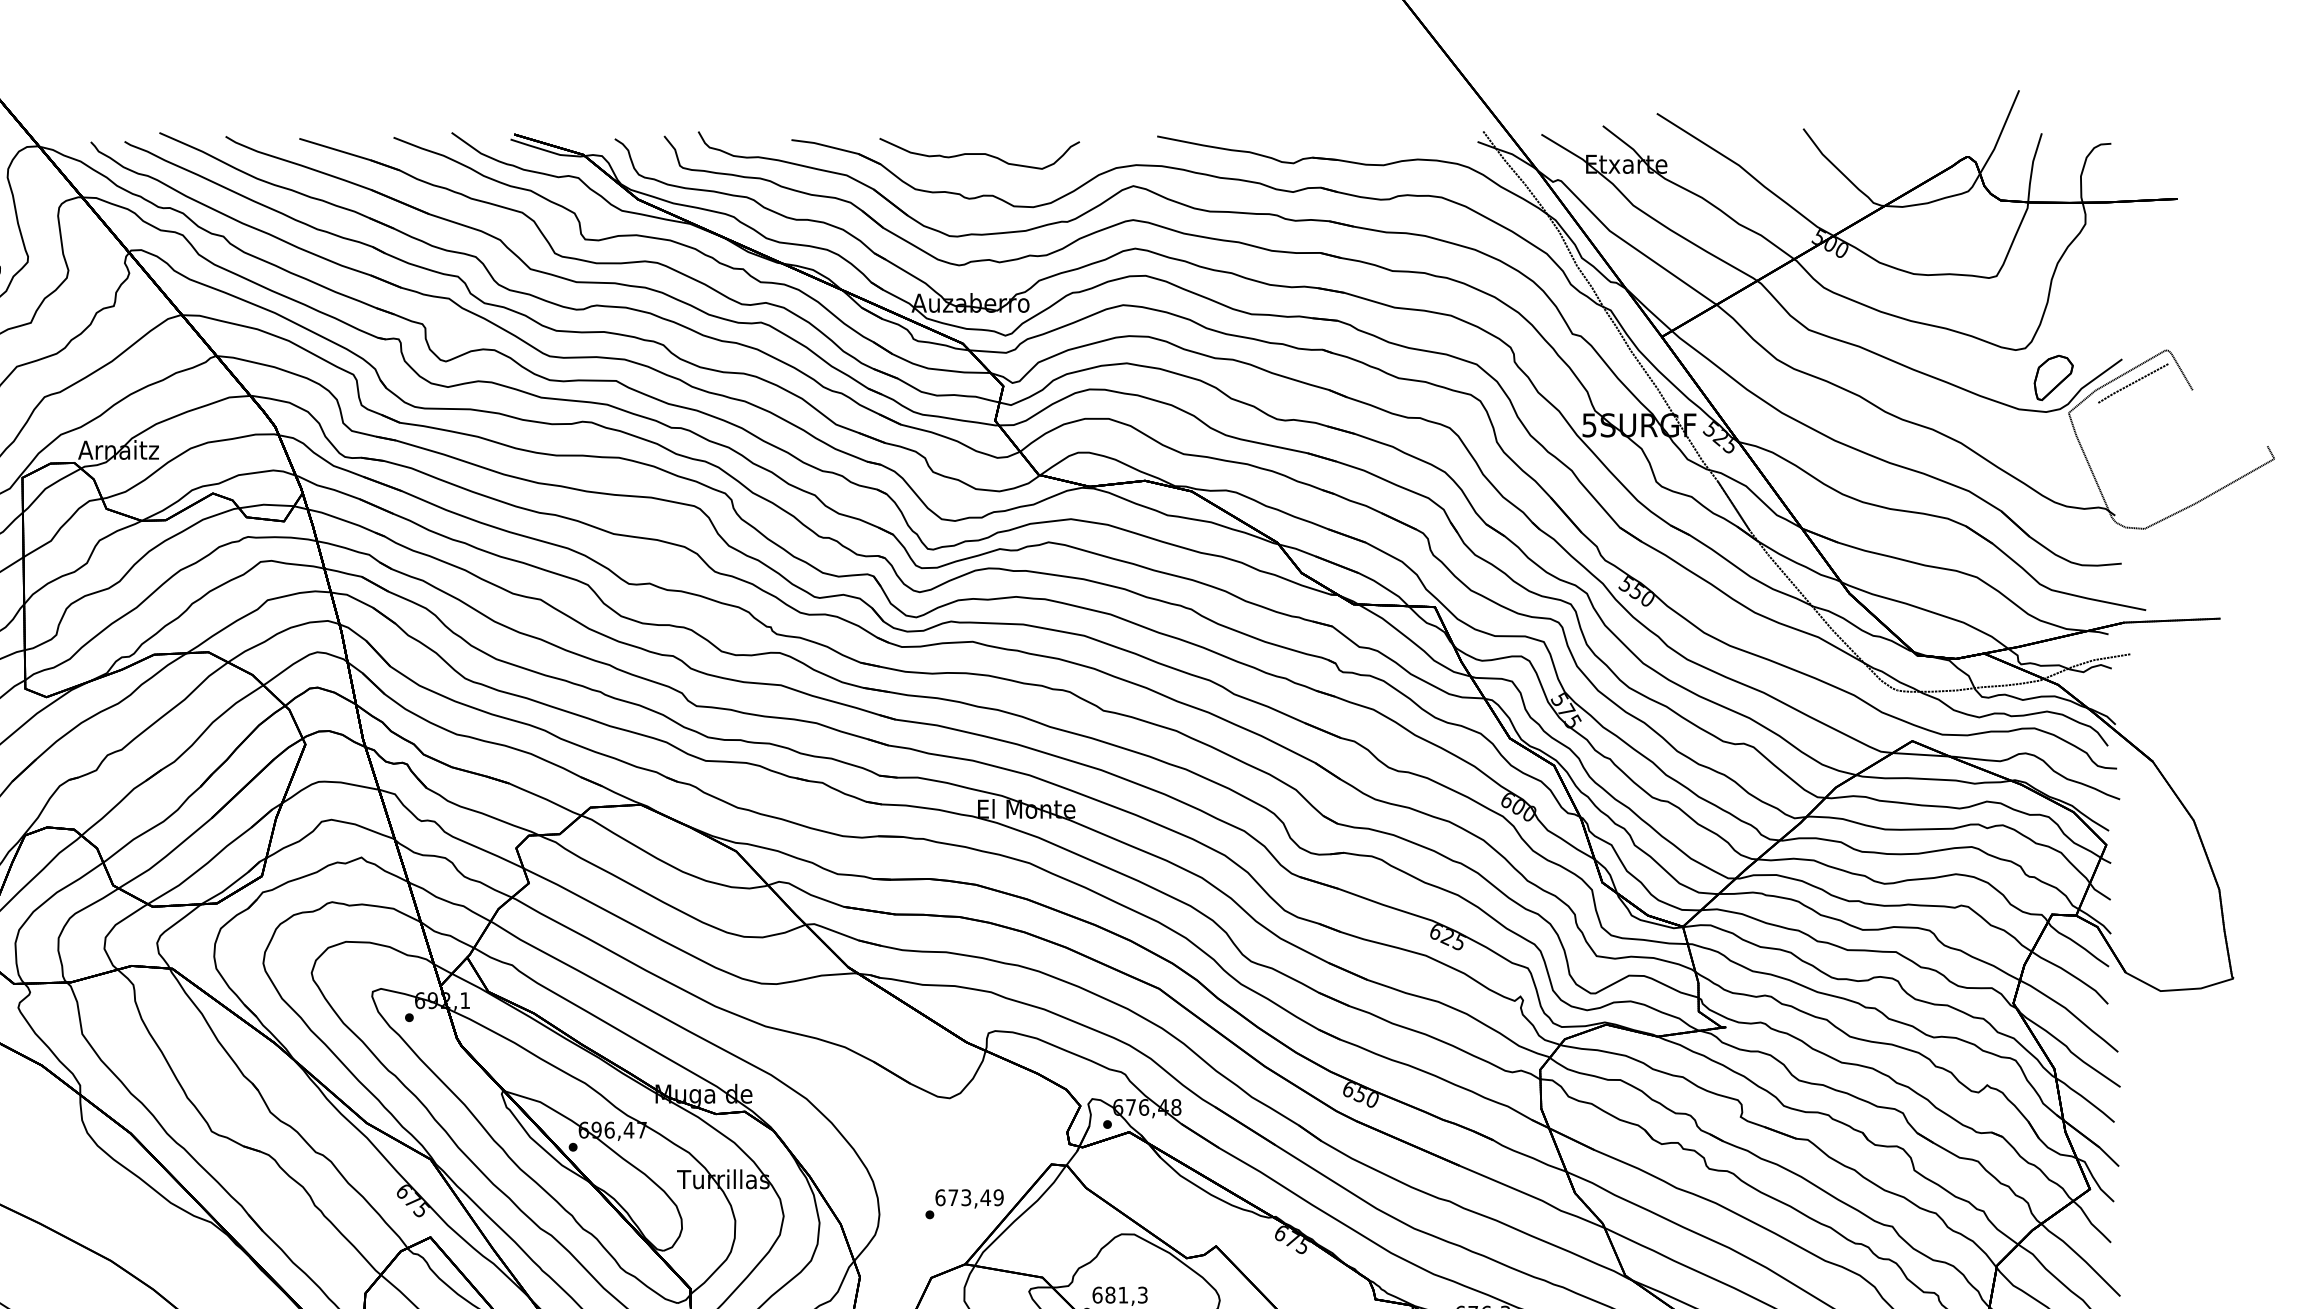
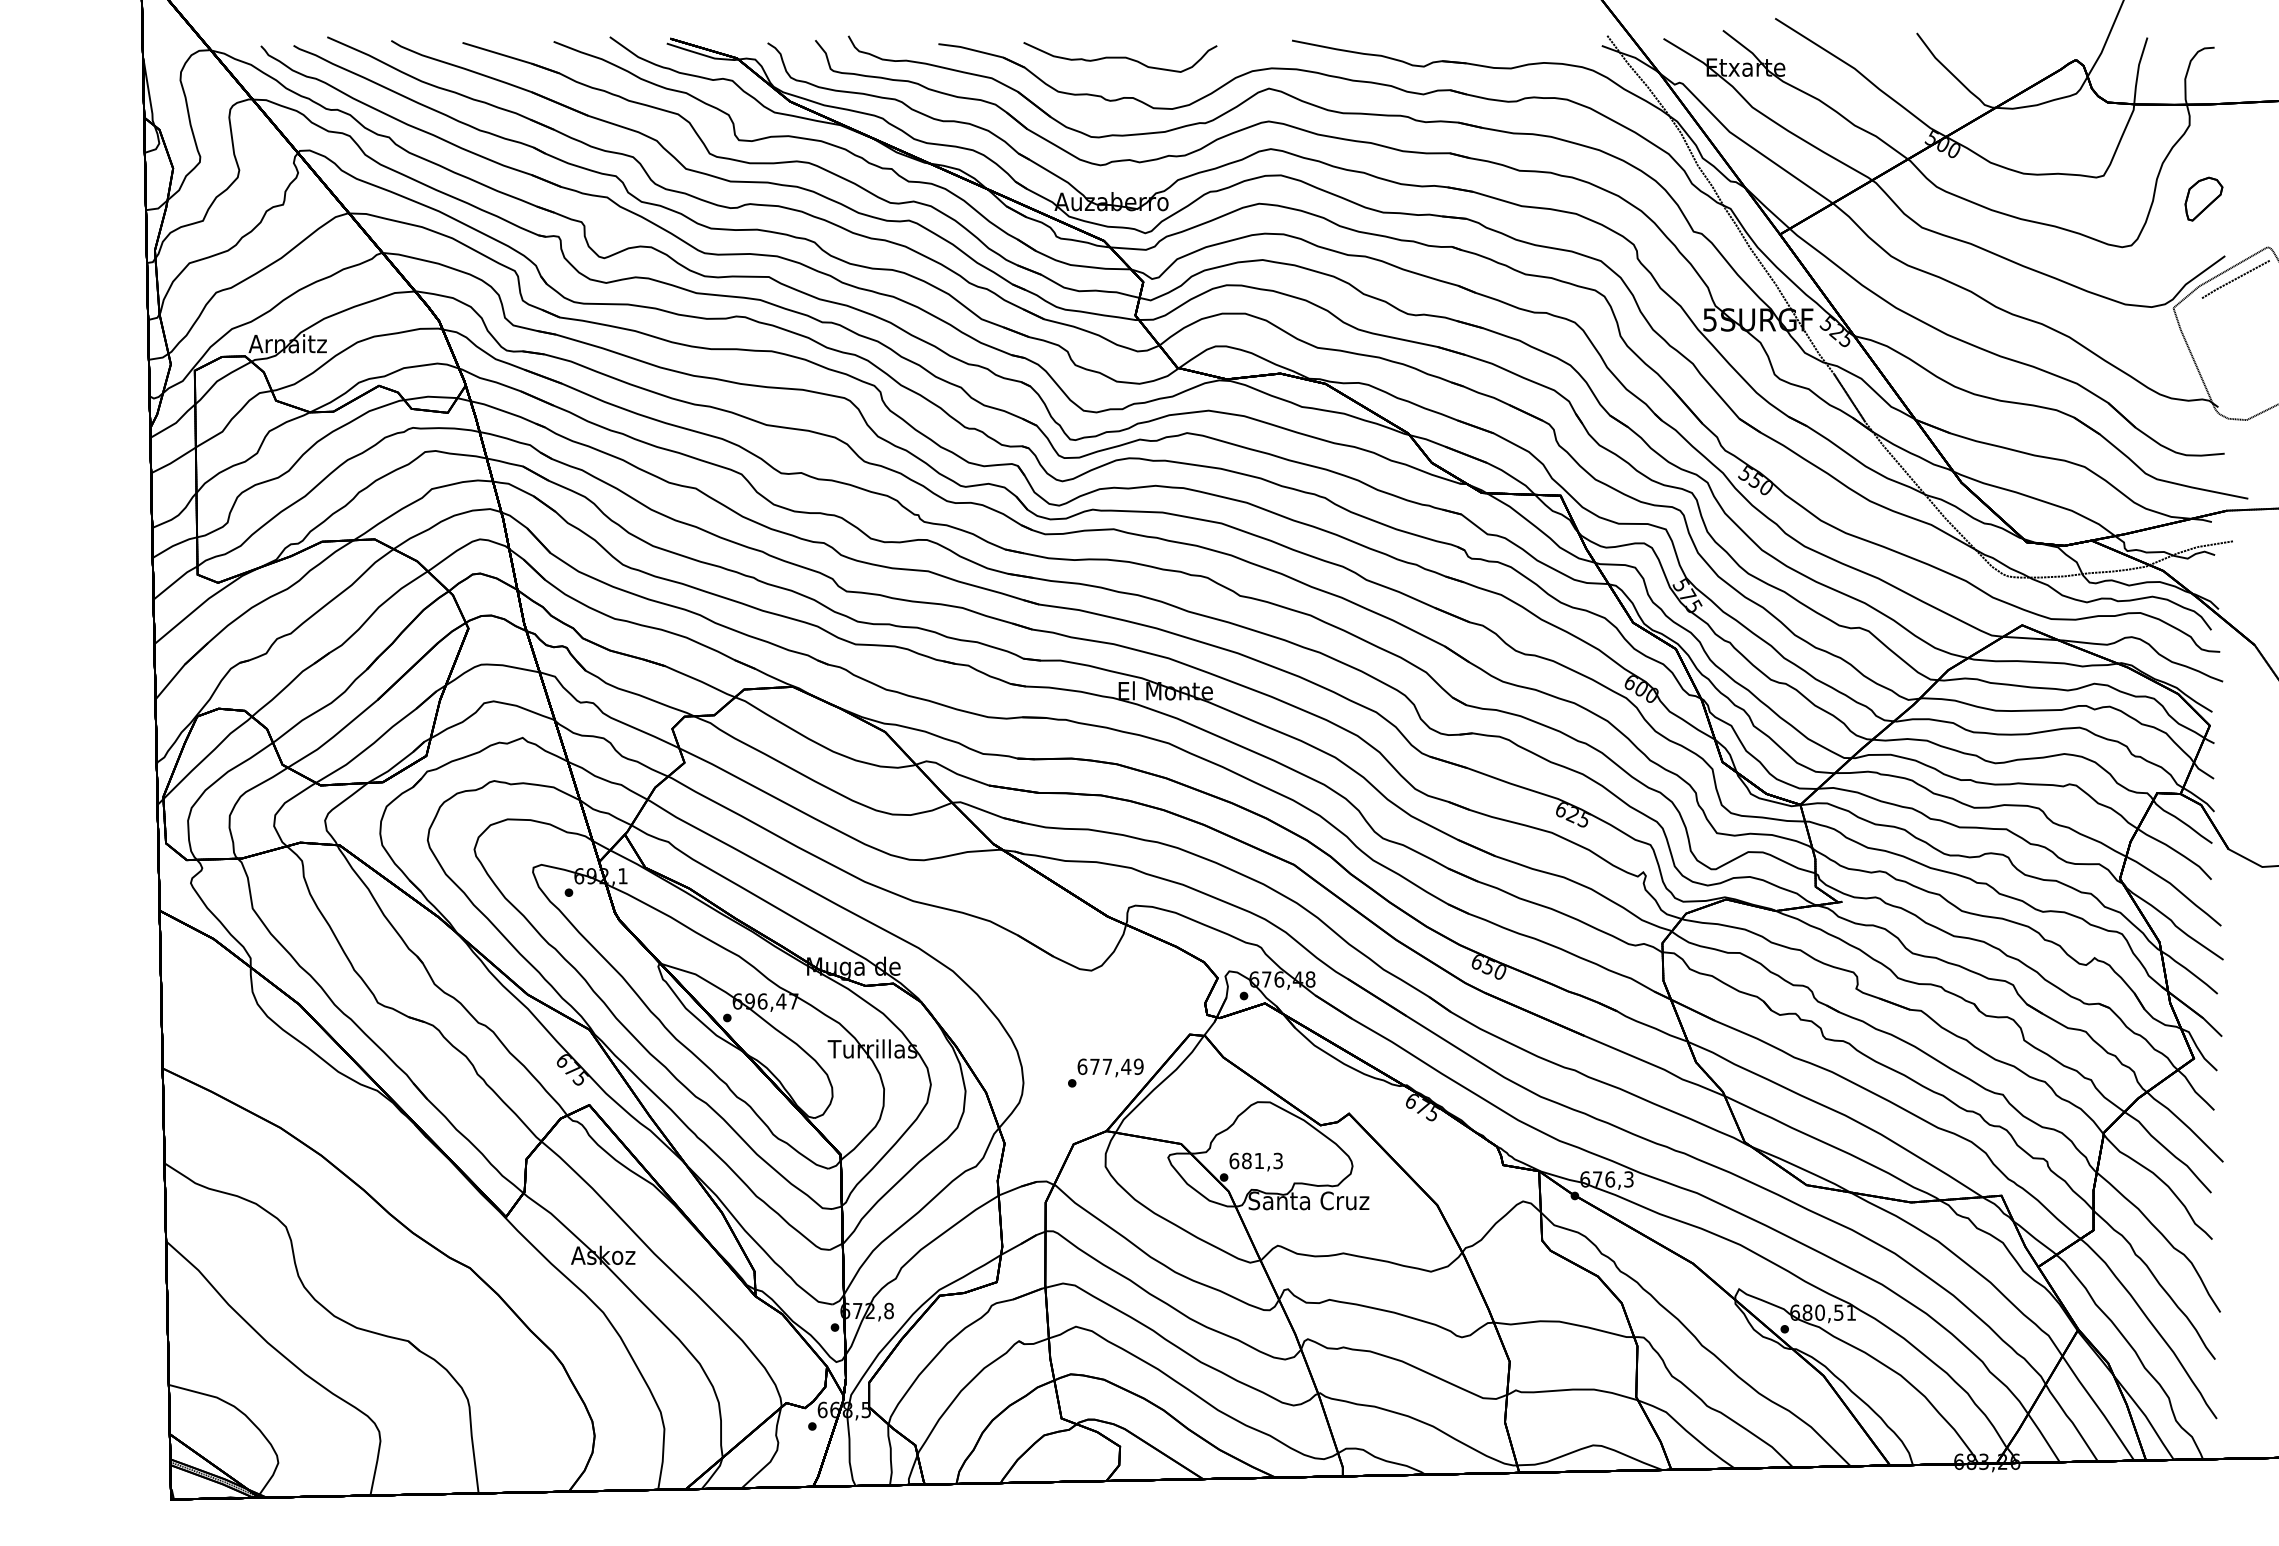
part: (2053, 377) -> (2203, 198), moved
text: (966, 1197) -> (1107, 1066), 673,49 -> 677,49

